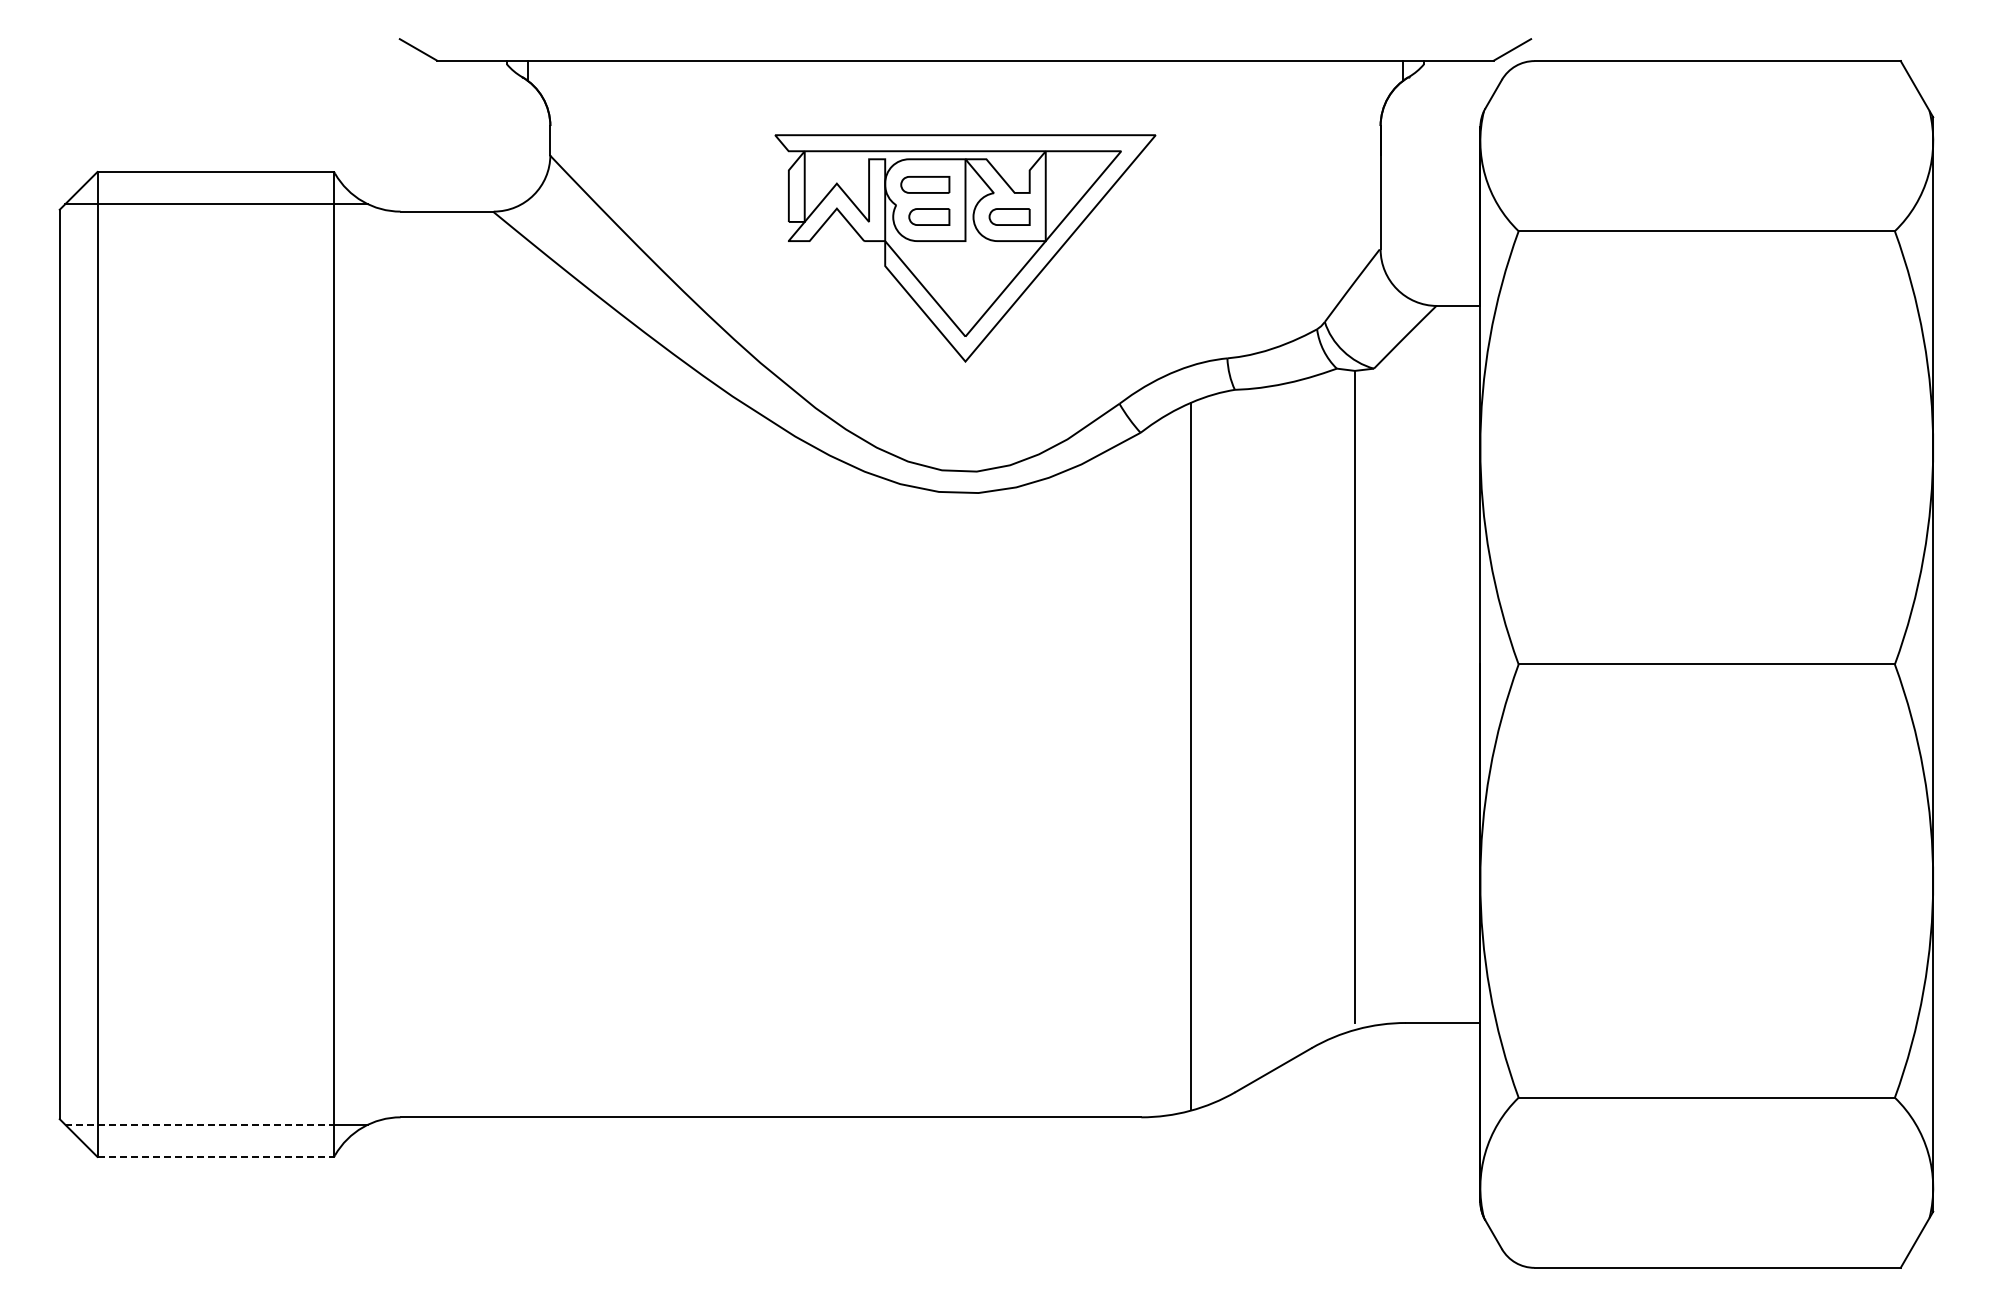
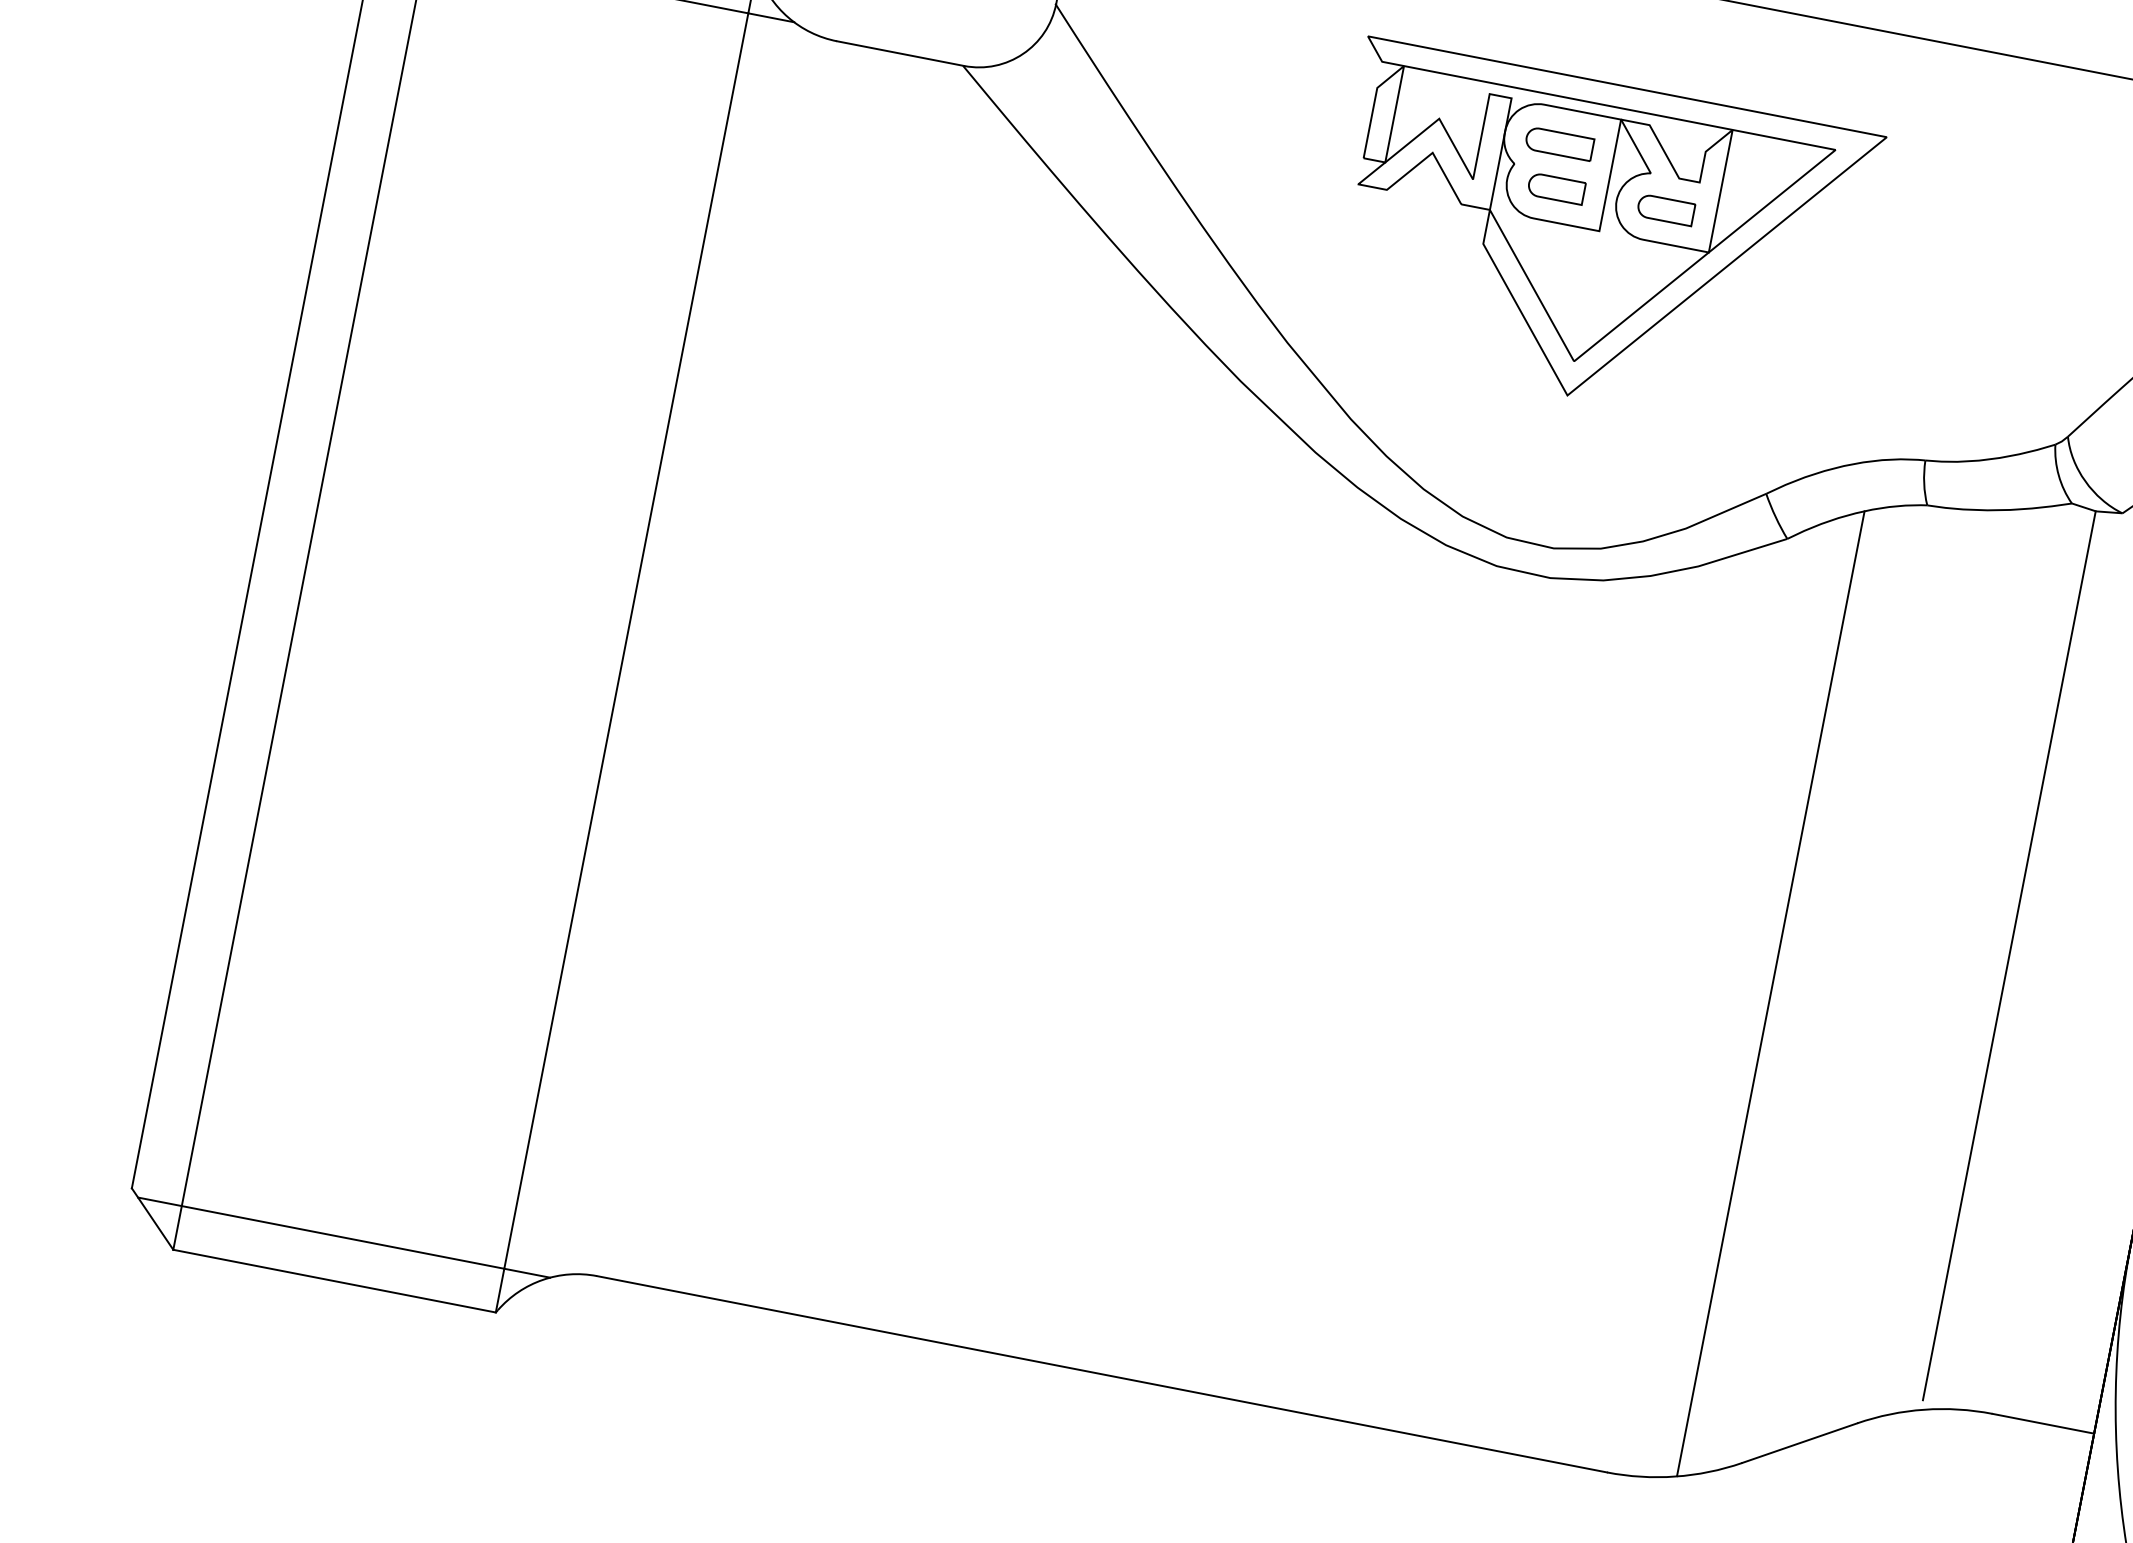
line: (200, 1124) -> (322, 1232), dashed -> solid
line: (216, 1156) -> (335, 1280), dashed -> solid

